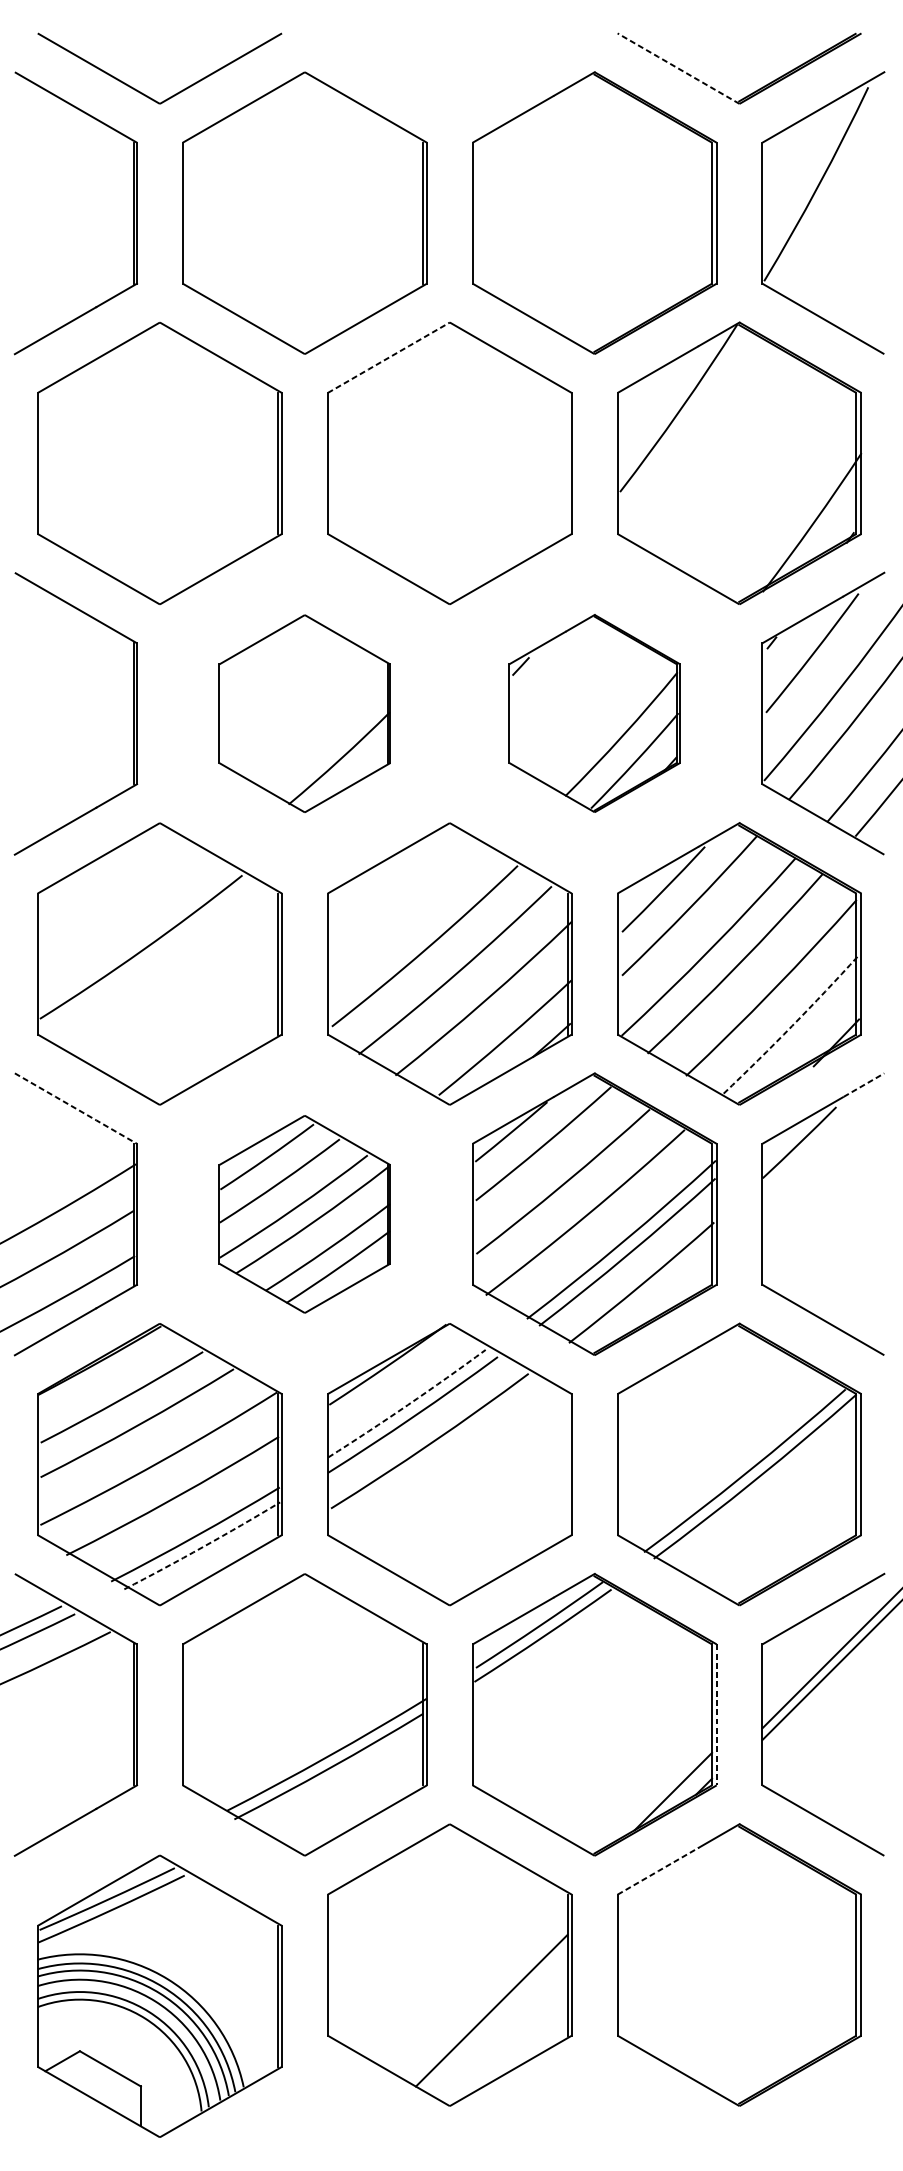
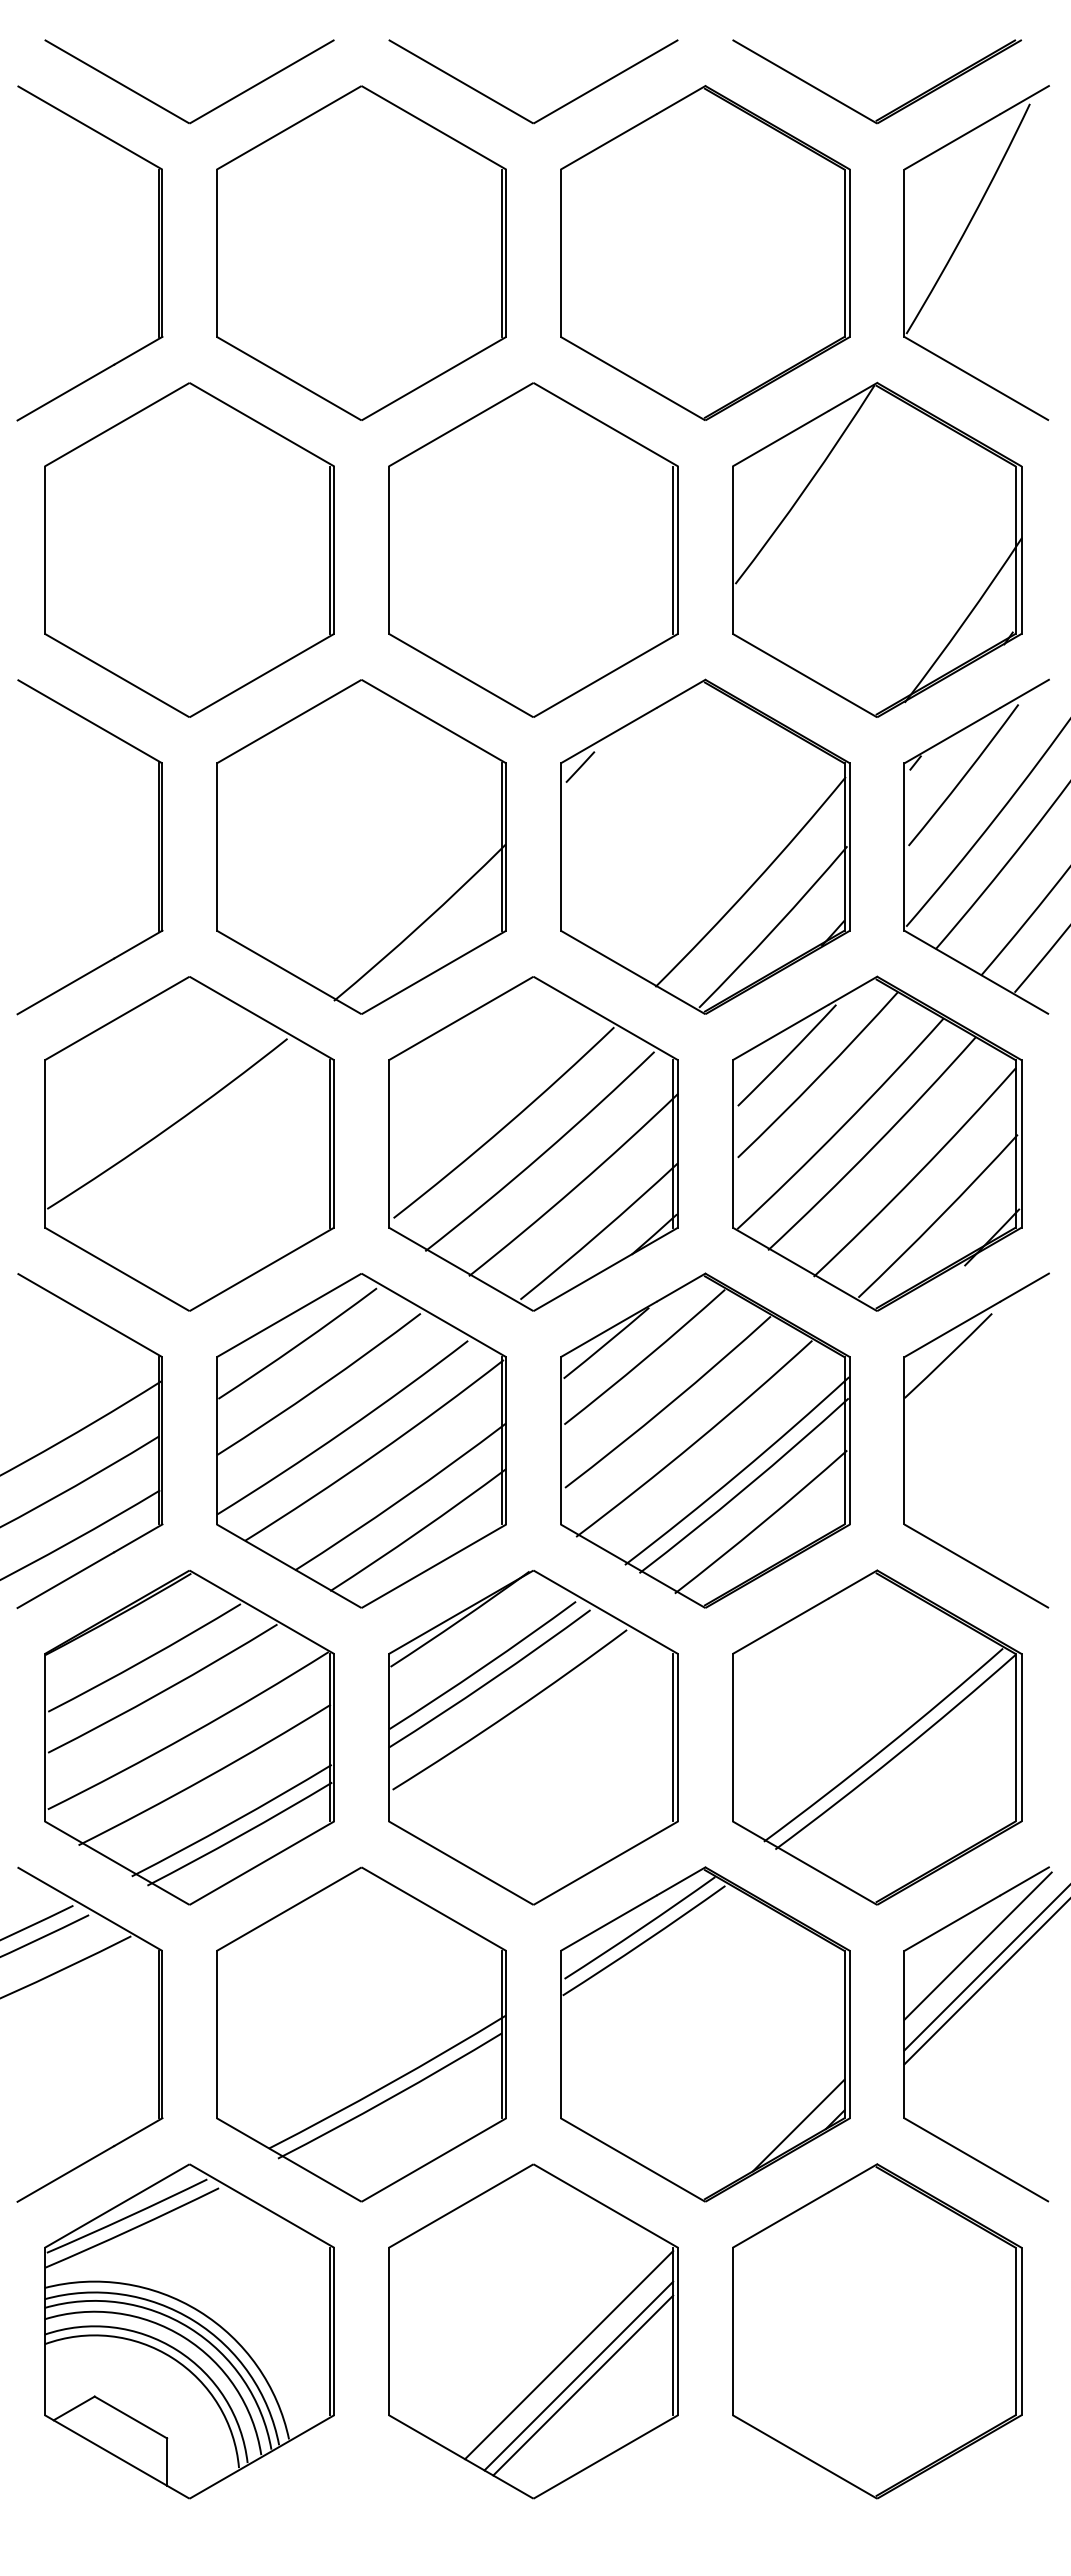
line: (678, 68) -> (804, 81), dashed -> solid
part: (432, 92) -> (513, 110), added
line: (389, 357) -> (461, 424), dashed -> solid
line: (567, 462) -> (673, 549), added
part: (304, 713) -> (361, 846), size x1.43
part: (594, 713) -> (705, 846), size x1.43
arc: (792, 1026) -> (939, 1217), dashed -> solid
line: (863, 1085) -> (1024, 1287), dashed -> solid
line: (76, 1108) -> (90, 1315), dashed -> solid
part: (304, 1214) -> (361, 1440), size x1.43
arc: (407, 1405) -> (483, 1667), dashed -> solid
line: (567, 1464) -> (673, 1737), added
arc: (202, 1547) -> (240, 1835), dashed -> solid
line: (824, 1639) -> (977, 1945), added
line: (717, 1714) -> (850, 2034), dashed -> solid
line: (658, 1871) -> (780, 2220), dashed -> solid
line: (480, 1985) -> (569, 2355), added
part: (159, 1996) -> (189, 2331), moved
line: (487, 2002) -> (578, 2375), added

